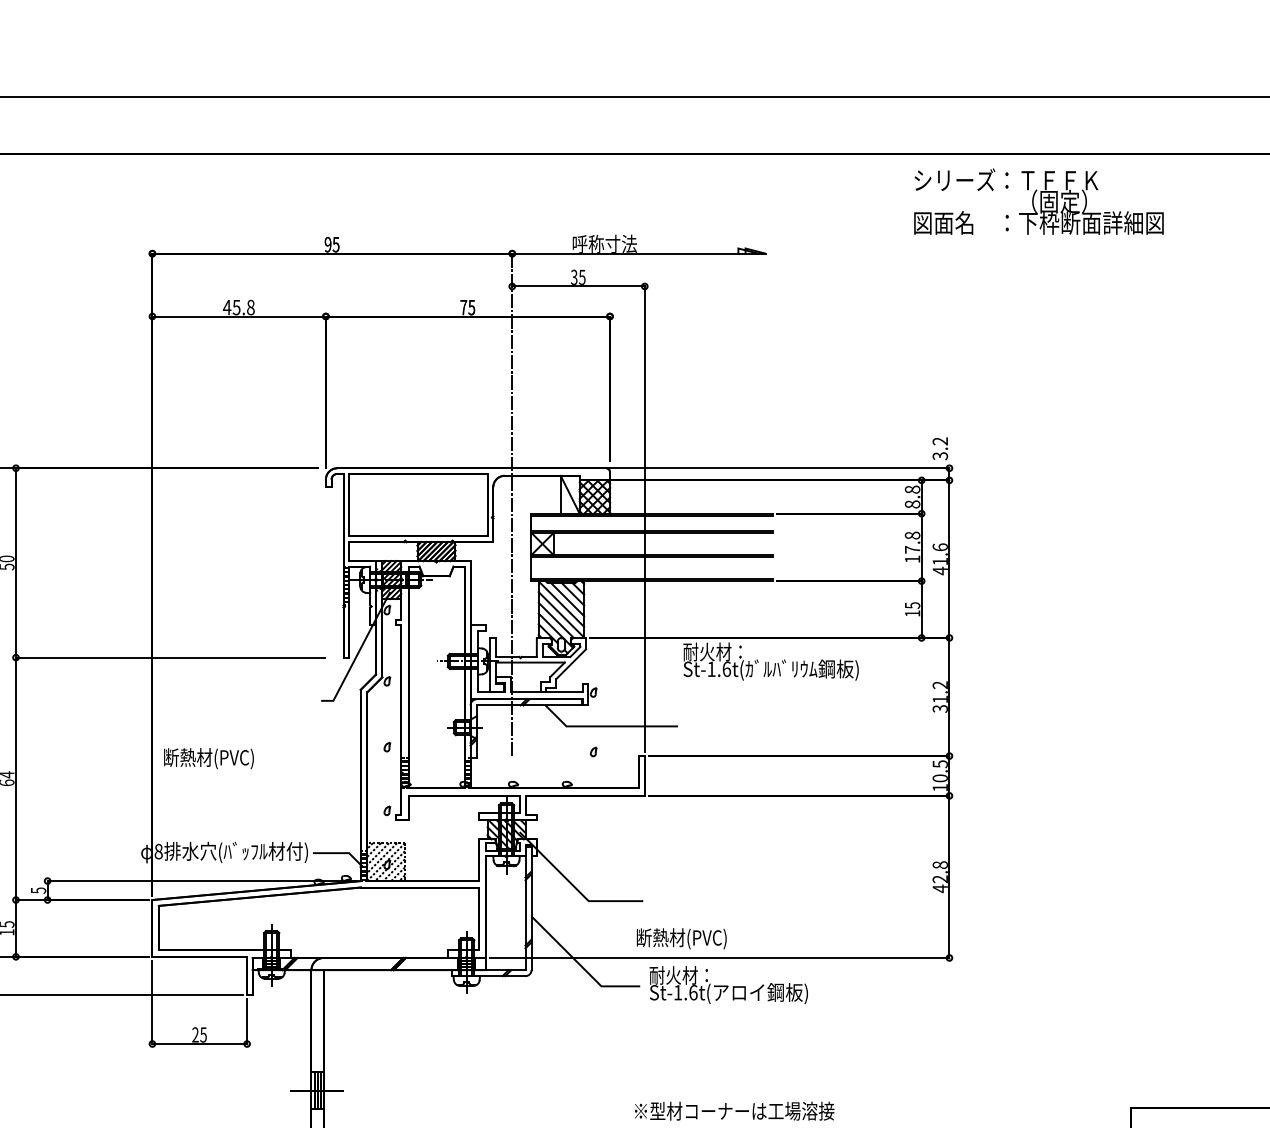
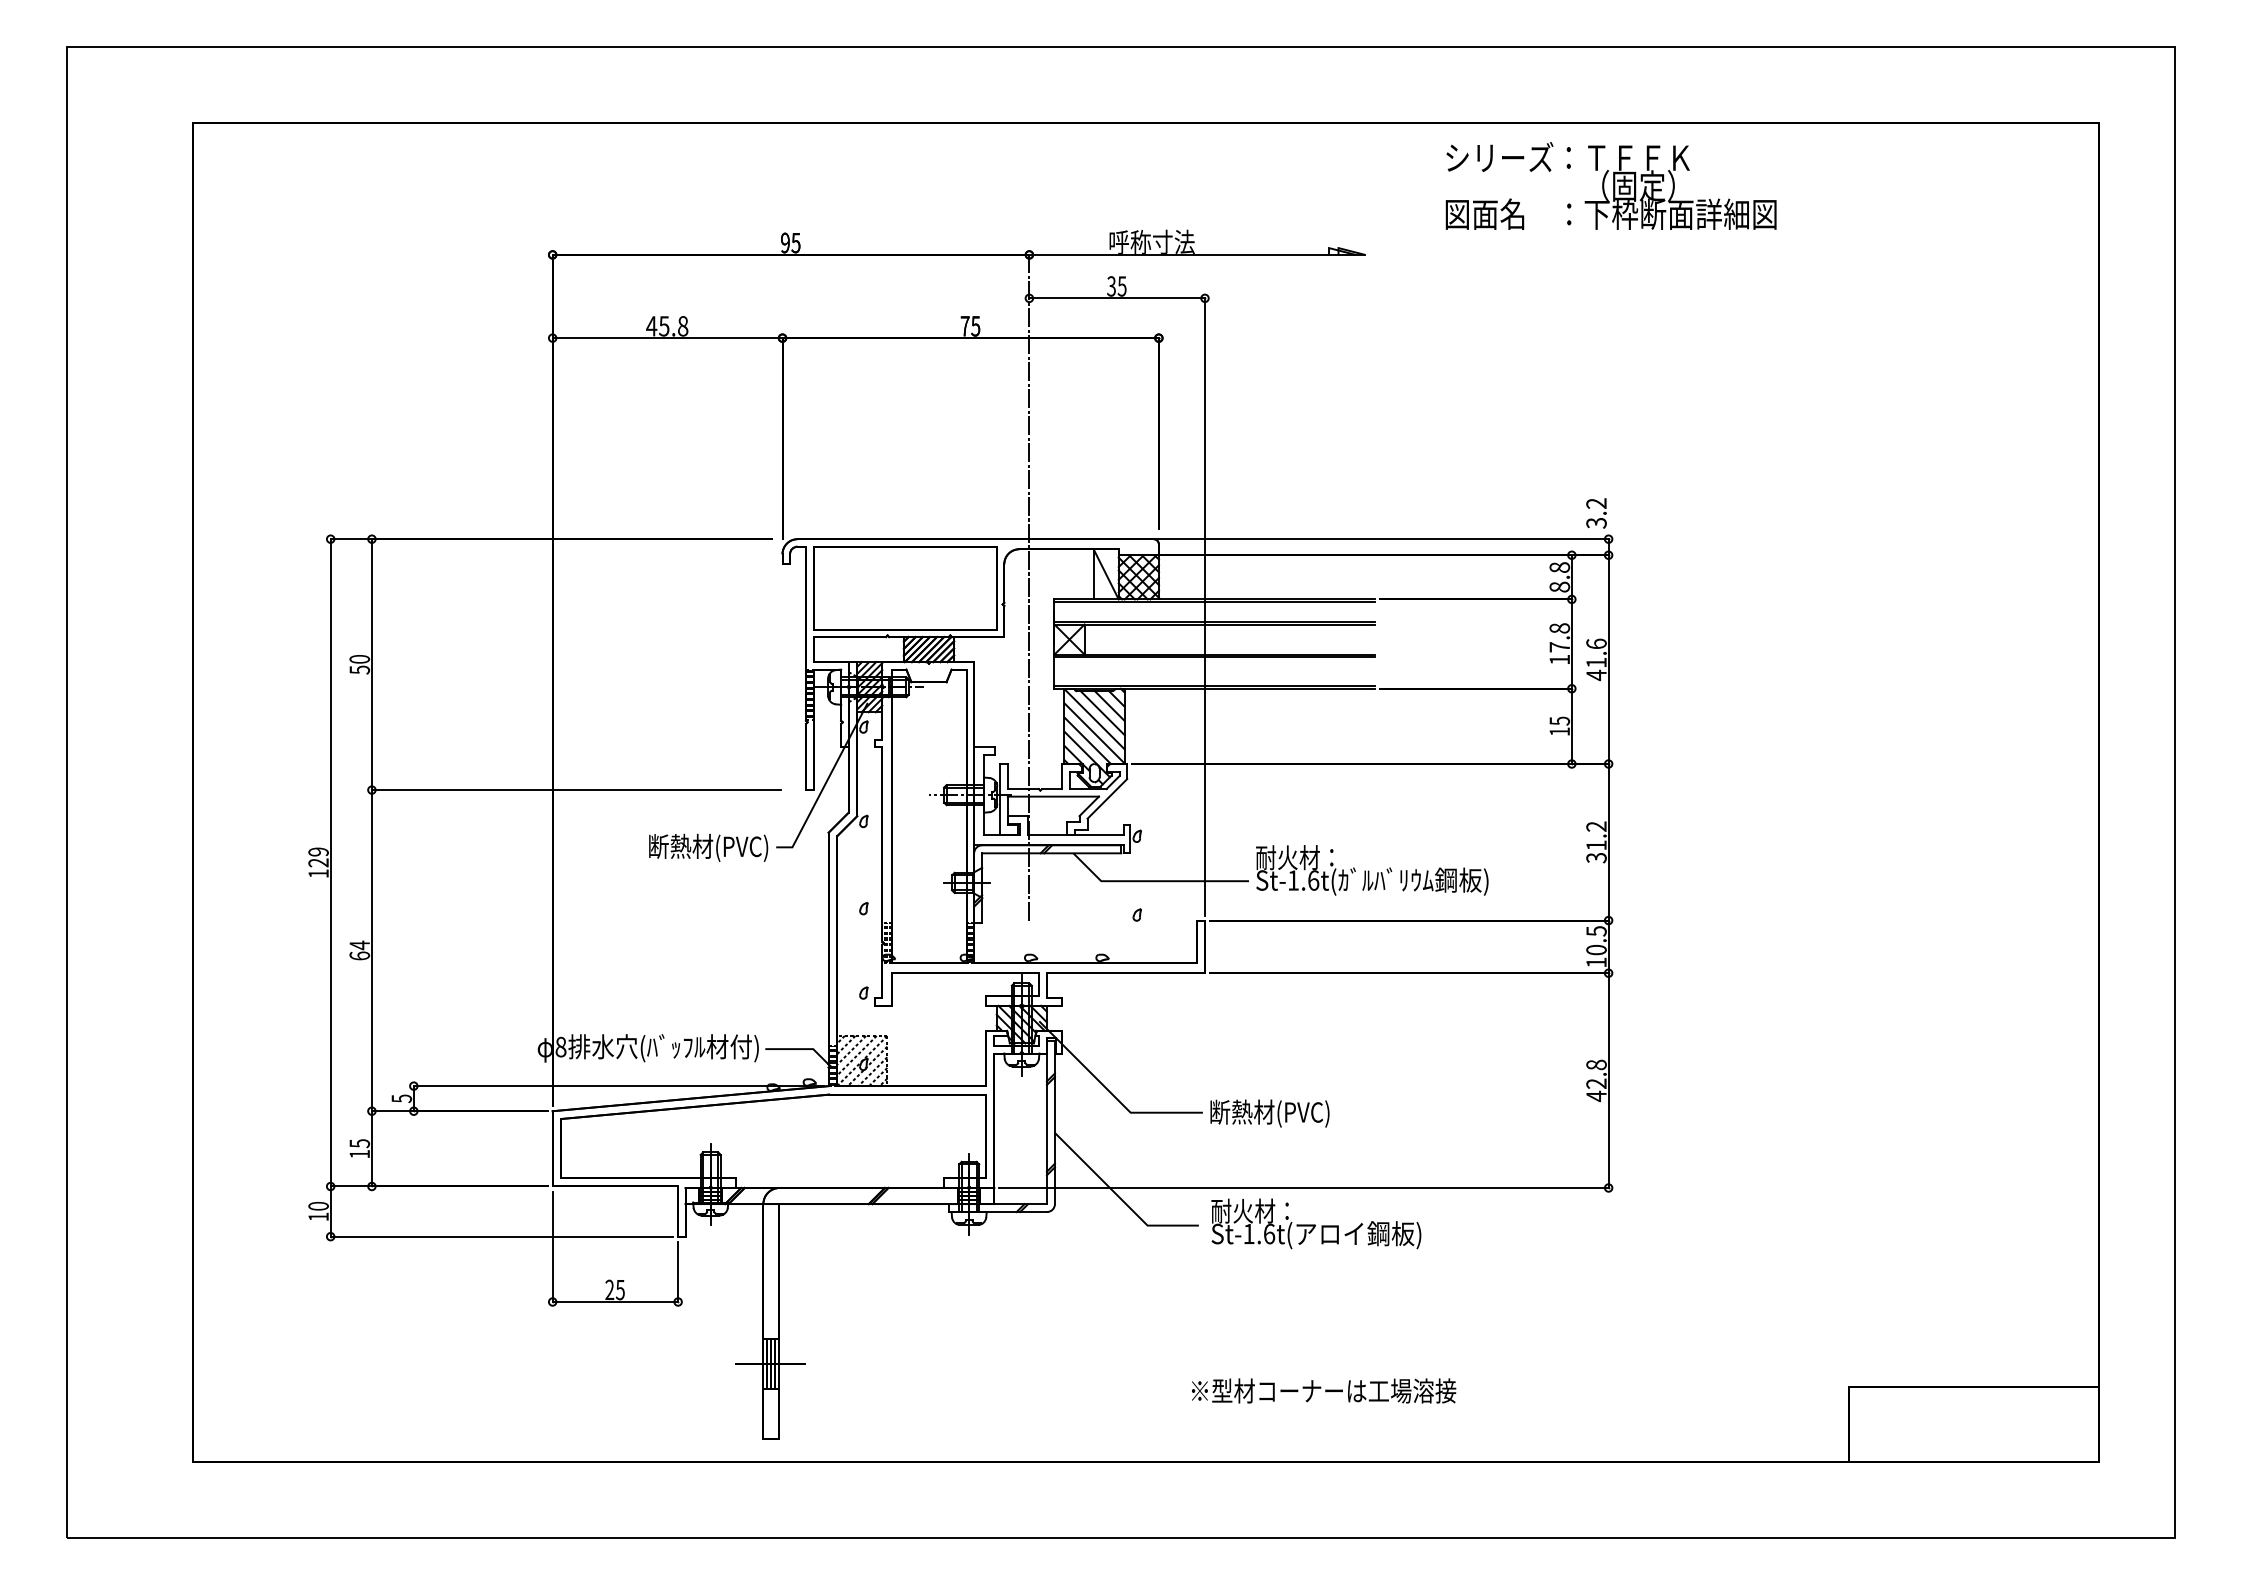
text: (1038, 201) -> (1610, 185), moved
text: (771, 661) -> (1372, 870), moved
text: (208, 758) -> (708, 847), moved
text: (681, 938) -> (1269, 1113), moved

